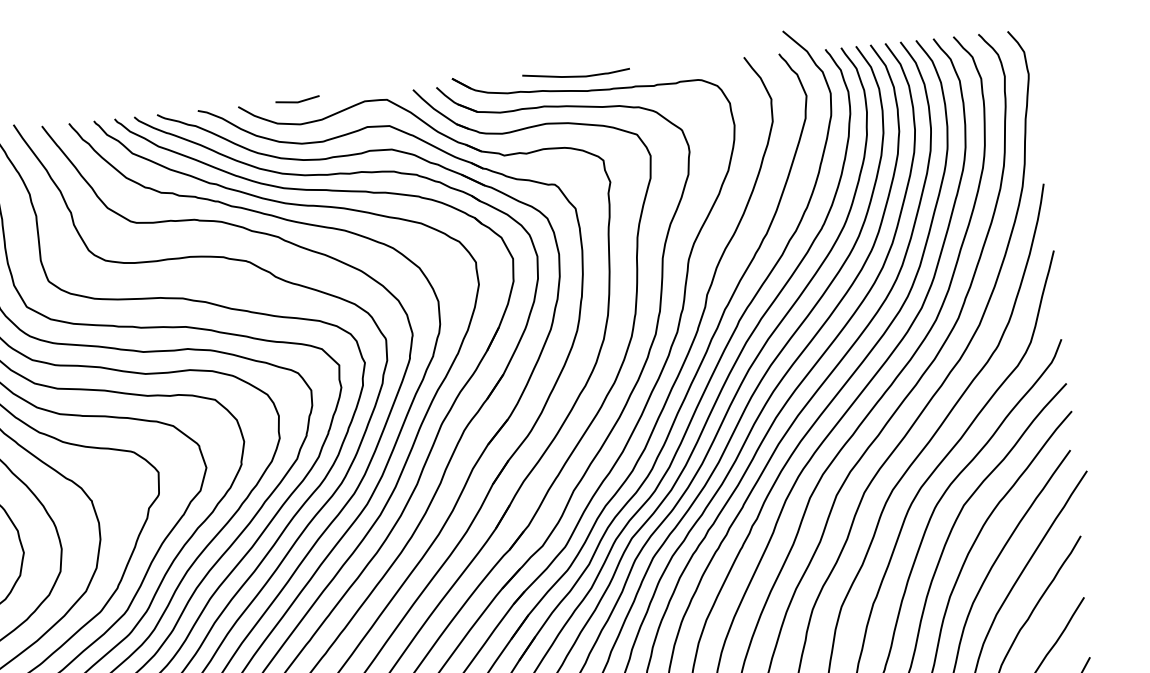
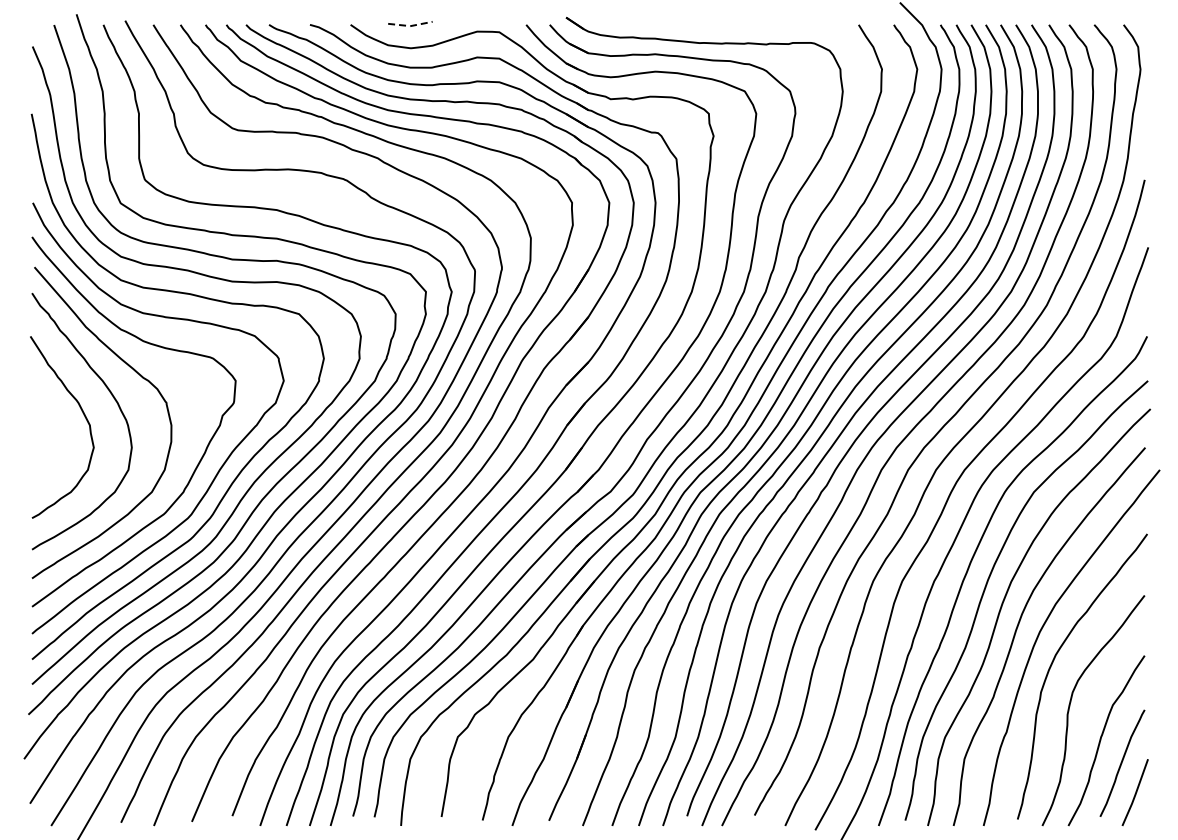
curve: (576, 75) -> (690, 26), removed
line: (297, 102) -> (410, 26), solid -> dashed

